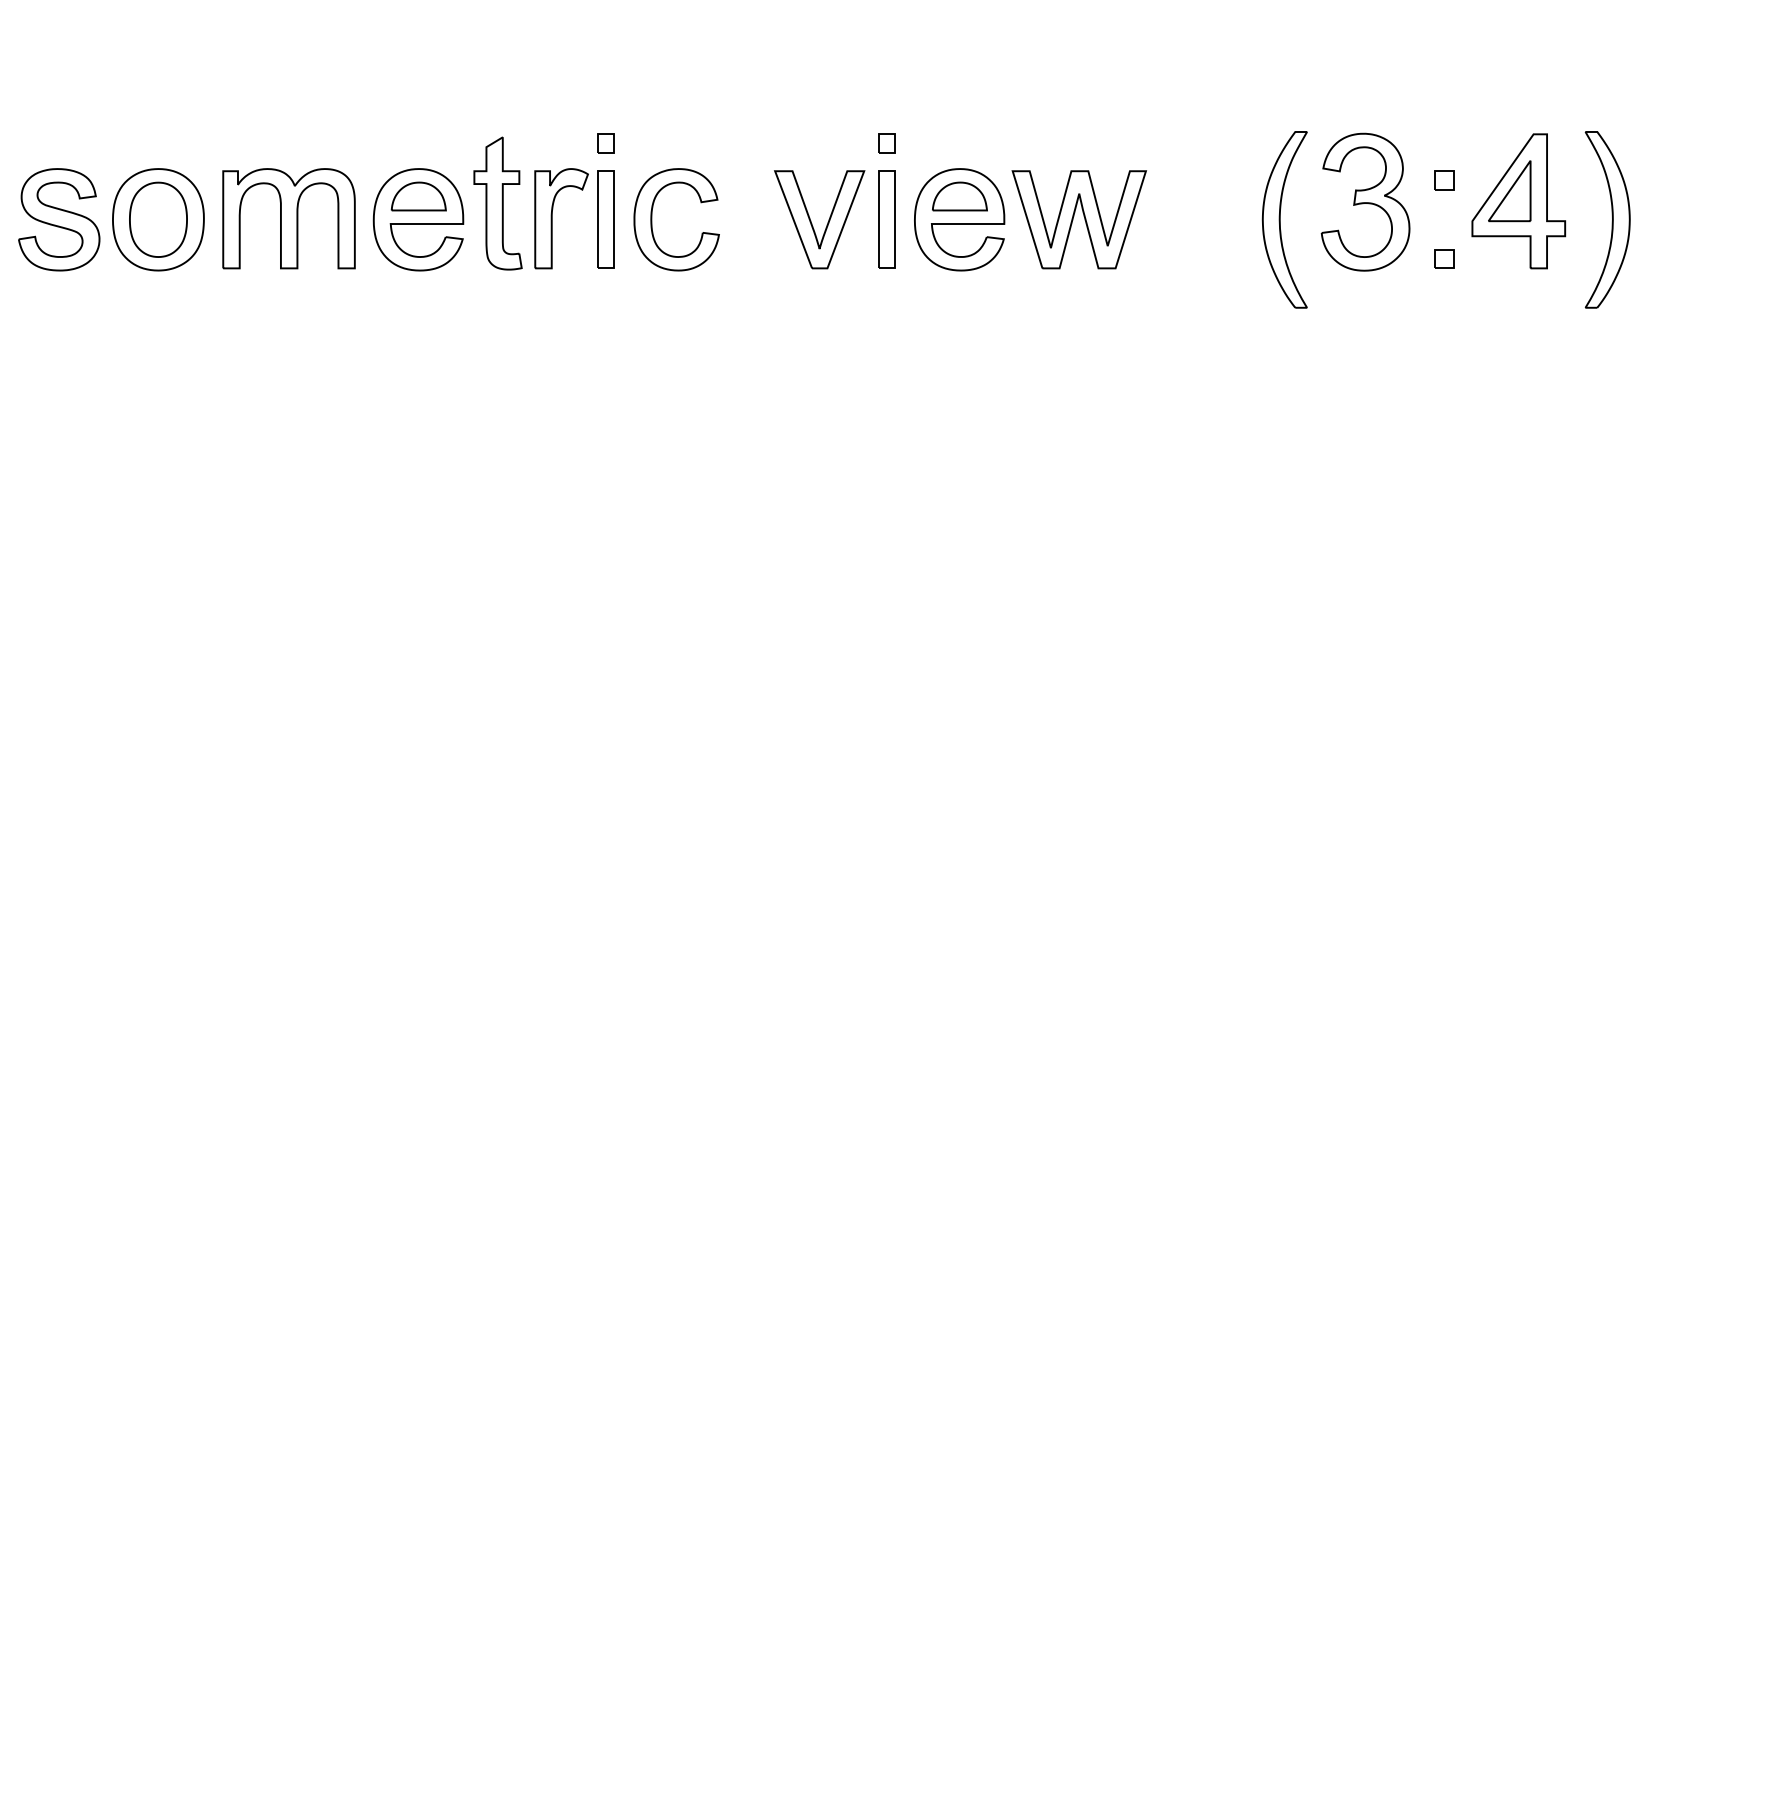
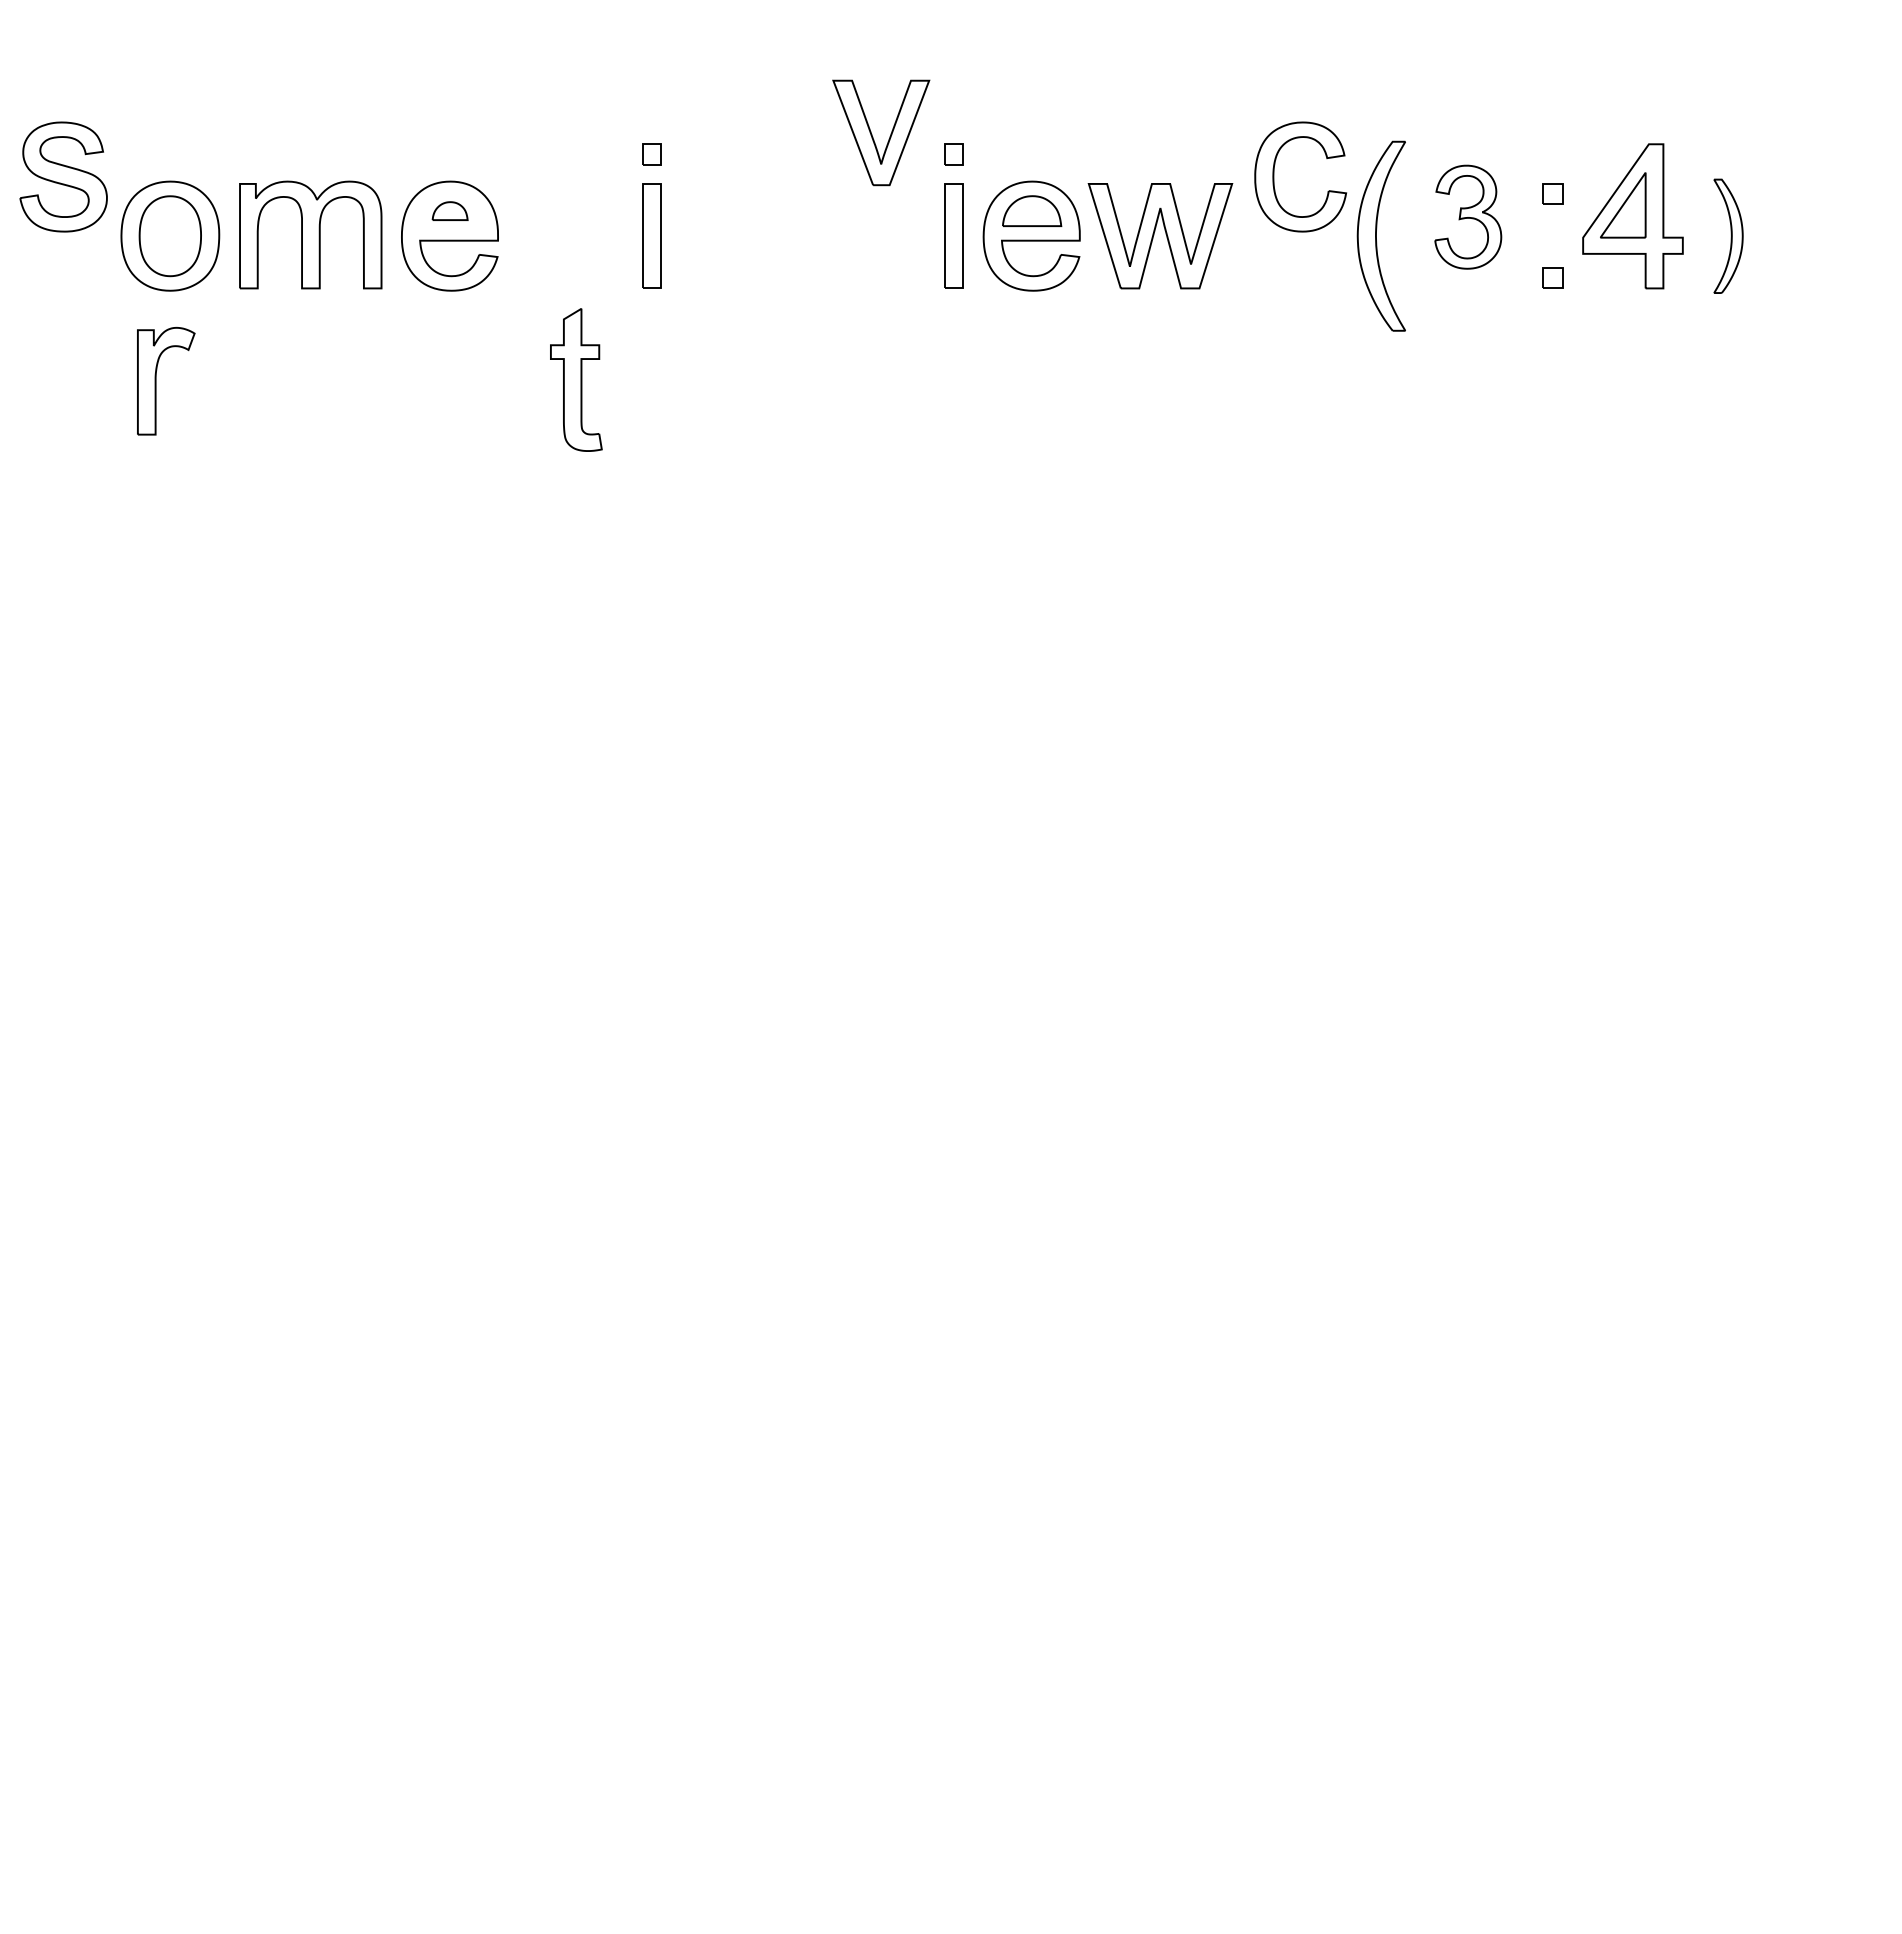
part: (418, 196) -> (449, 211), size x0.6
part: (1365, 201) -> (1468, 216), size x0.7
part: (497, 203) -> (575, 379), moved
part: (552, 218) -> (156, 381), moved
part: (59, 219) -> (63, 176), moved
part: (652, 219) -> (1274, 176), moved
part: (1607, 219) -> (1728, 235), size x0.6
part: (811, 220) -> (872, 133), moved

